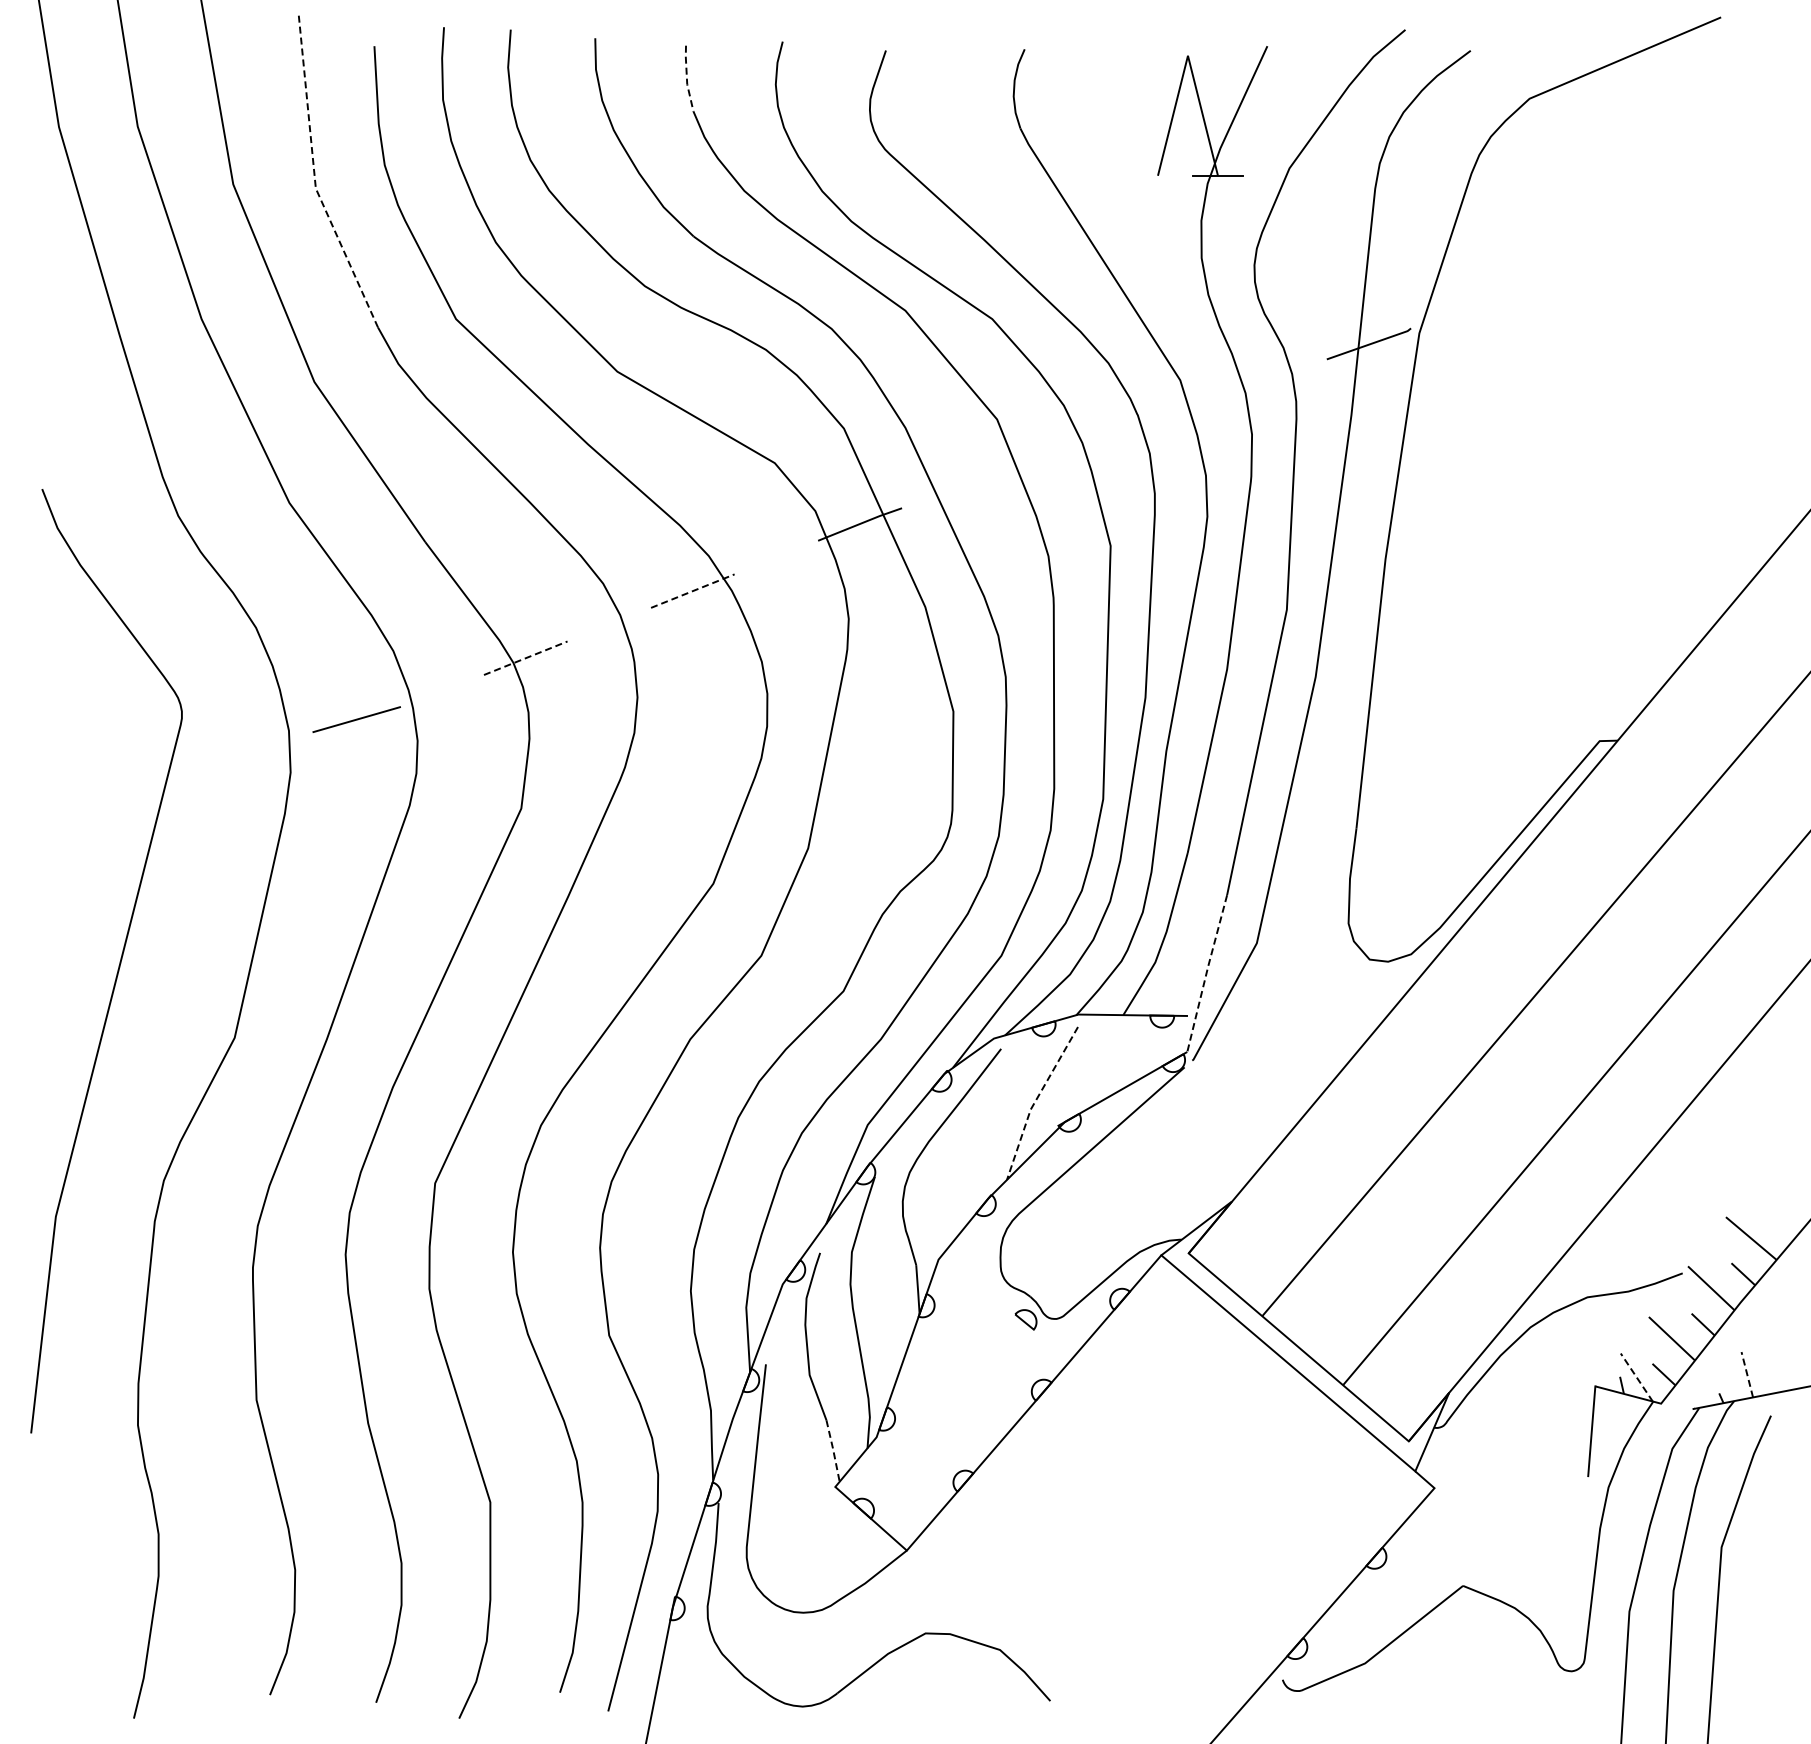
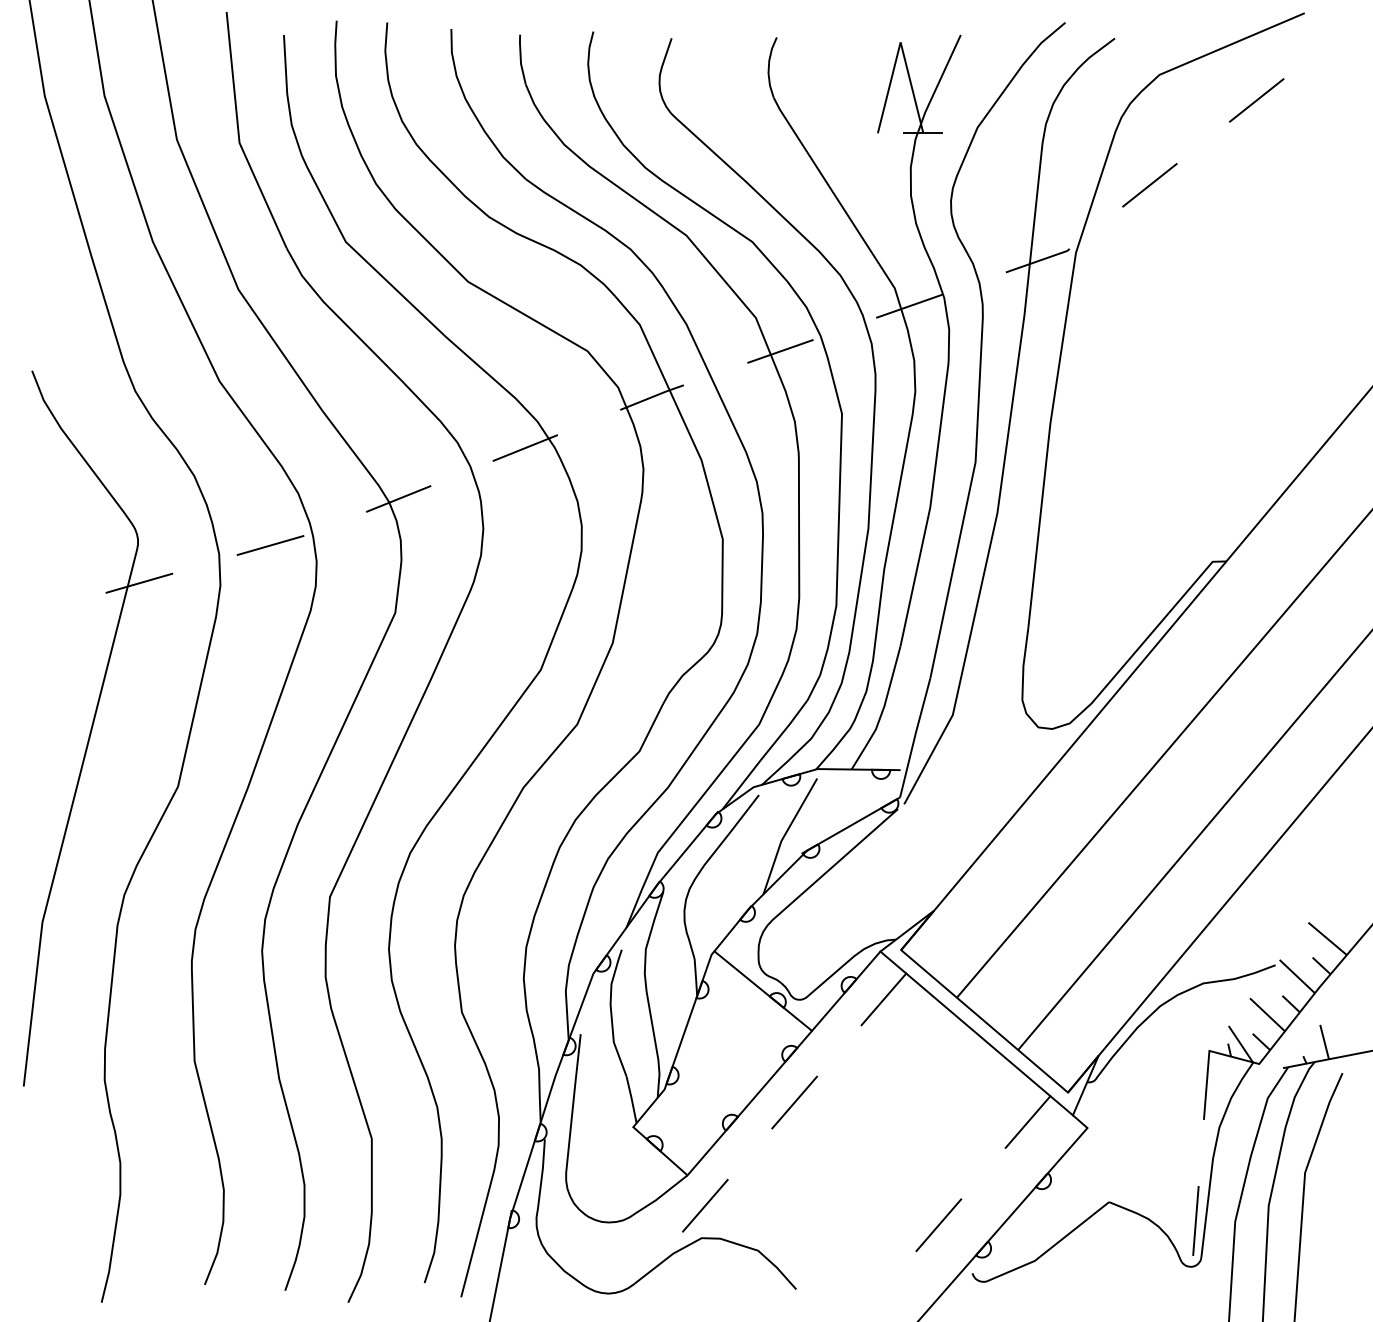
line: (686, 79) -> (520, 60), dashed -> solid
line: (1657, 132) -> (1256, 100), added
line: (314, 178) -> (238, 135), dashed -> solid
line: (1516, 244) -> (1149, 185), added
line: (1198, 403) -> (908, 305), added
line: (1029, 463) -> (780, 351), added
line: (693, 590) -> (525, 447), dashed -> solid
line: (526, 658) -> (399, 499), dashed -> solid
line: (183, 769) -> (139, 583), added
line: (1206, 972) -> (914, 737), dashed -> solid
line: (1035, 1101) -> (785, 834), dashed -> solid
line: (1006, 1307) -> (763, 991), added
line: (1165, 1318) -> (883, 999), added
line: (1747, 1374) -> (1324, 1041), dashed -> solid
line: (1636, 1377) -> (1240, 1044), dashed -> solid
line: (833, 1451) -> (631, 1100), dashed -> solid
line: (1047, 1454) -> (794, 1102), added
line: (1355, 1480) -> (1027, 1122), added
line: (929, 1590) -> (704, 1205), added
line: (1577, 1610) -> (1195, 1220), added
line: (1237, 1616) -> (938, 1225), added

